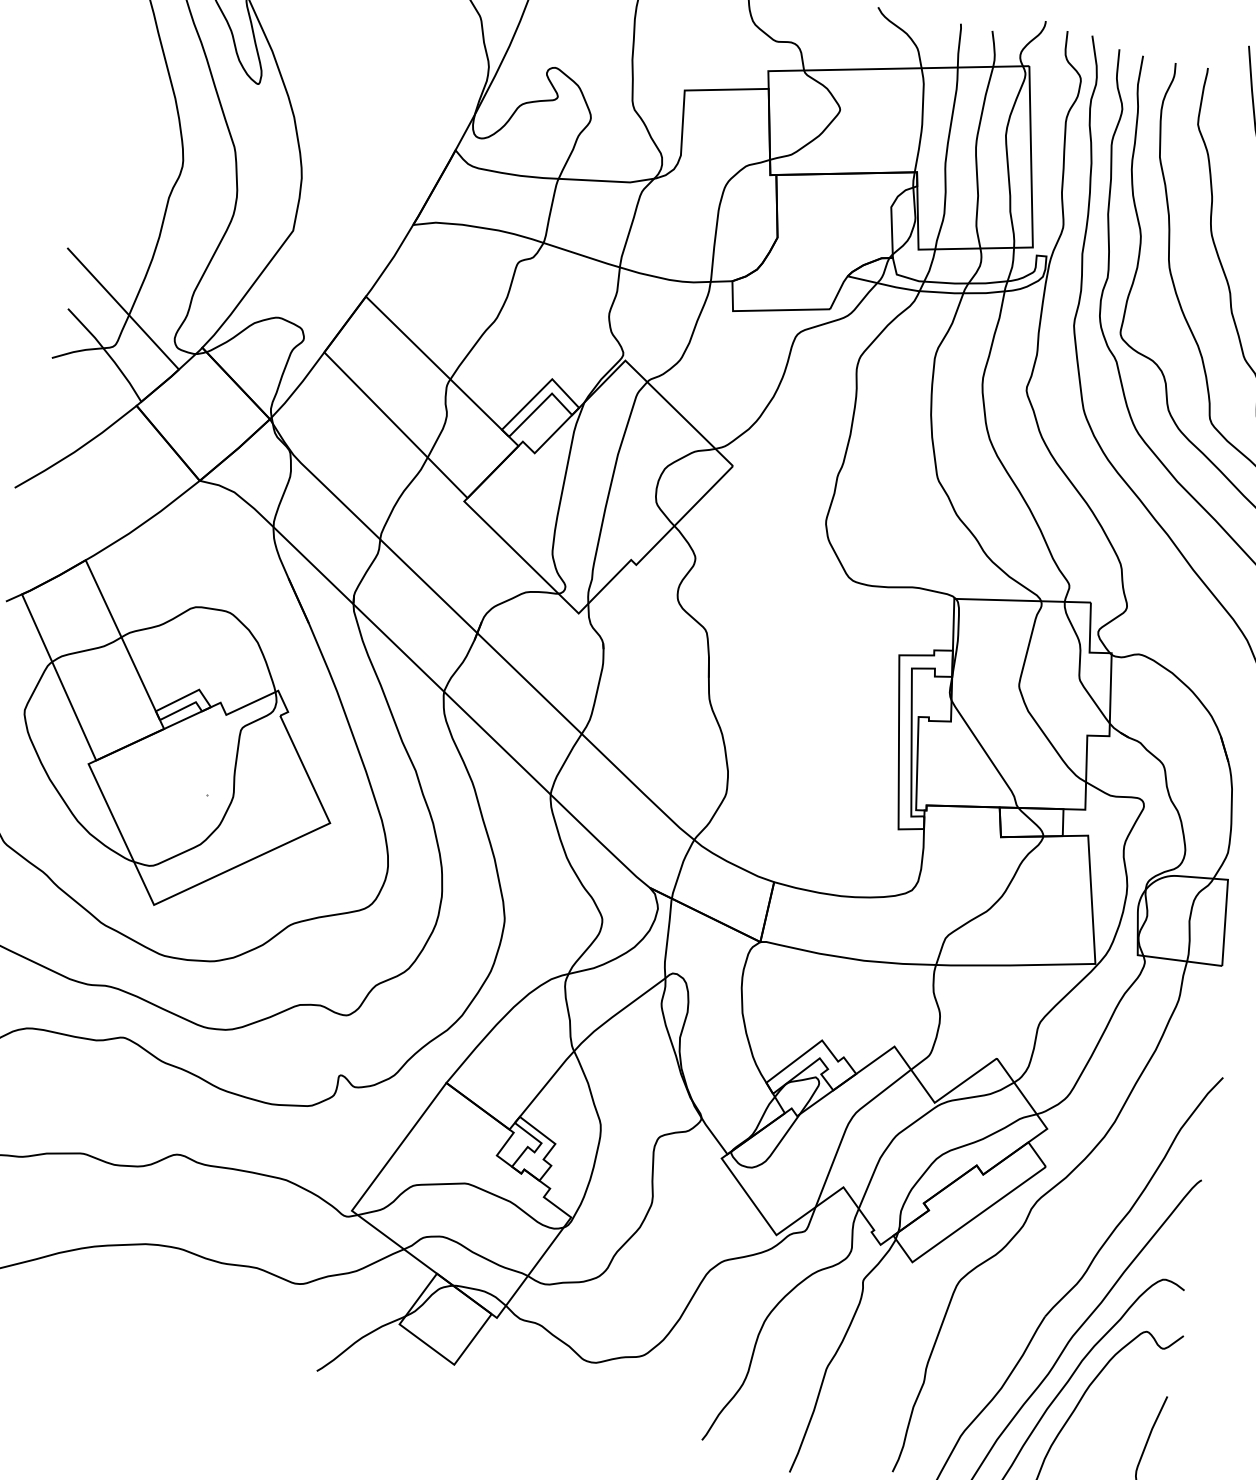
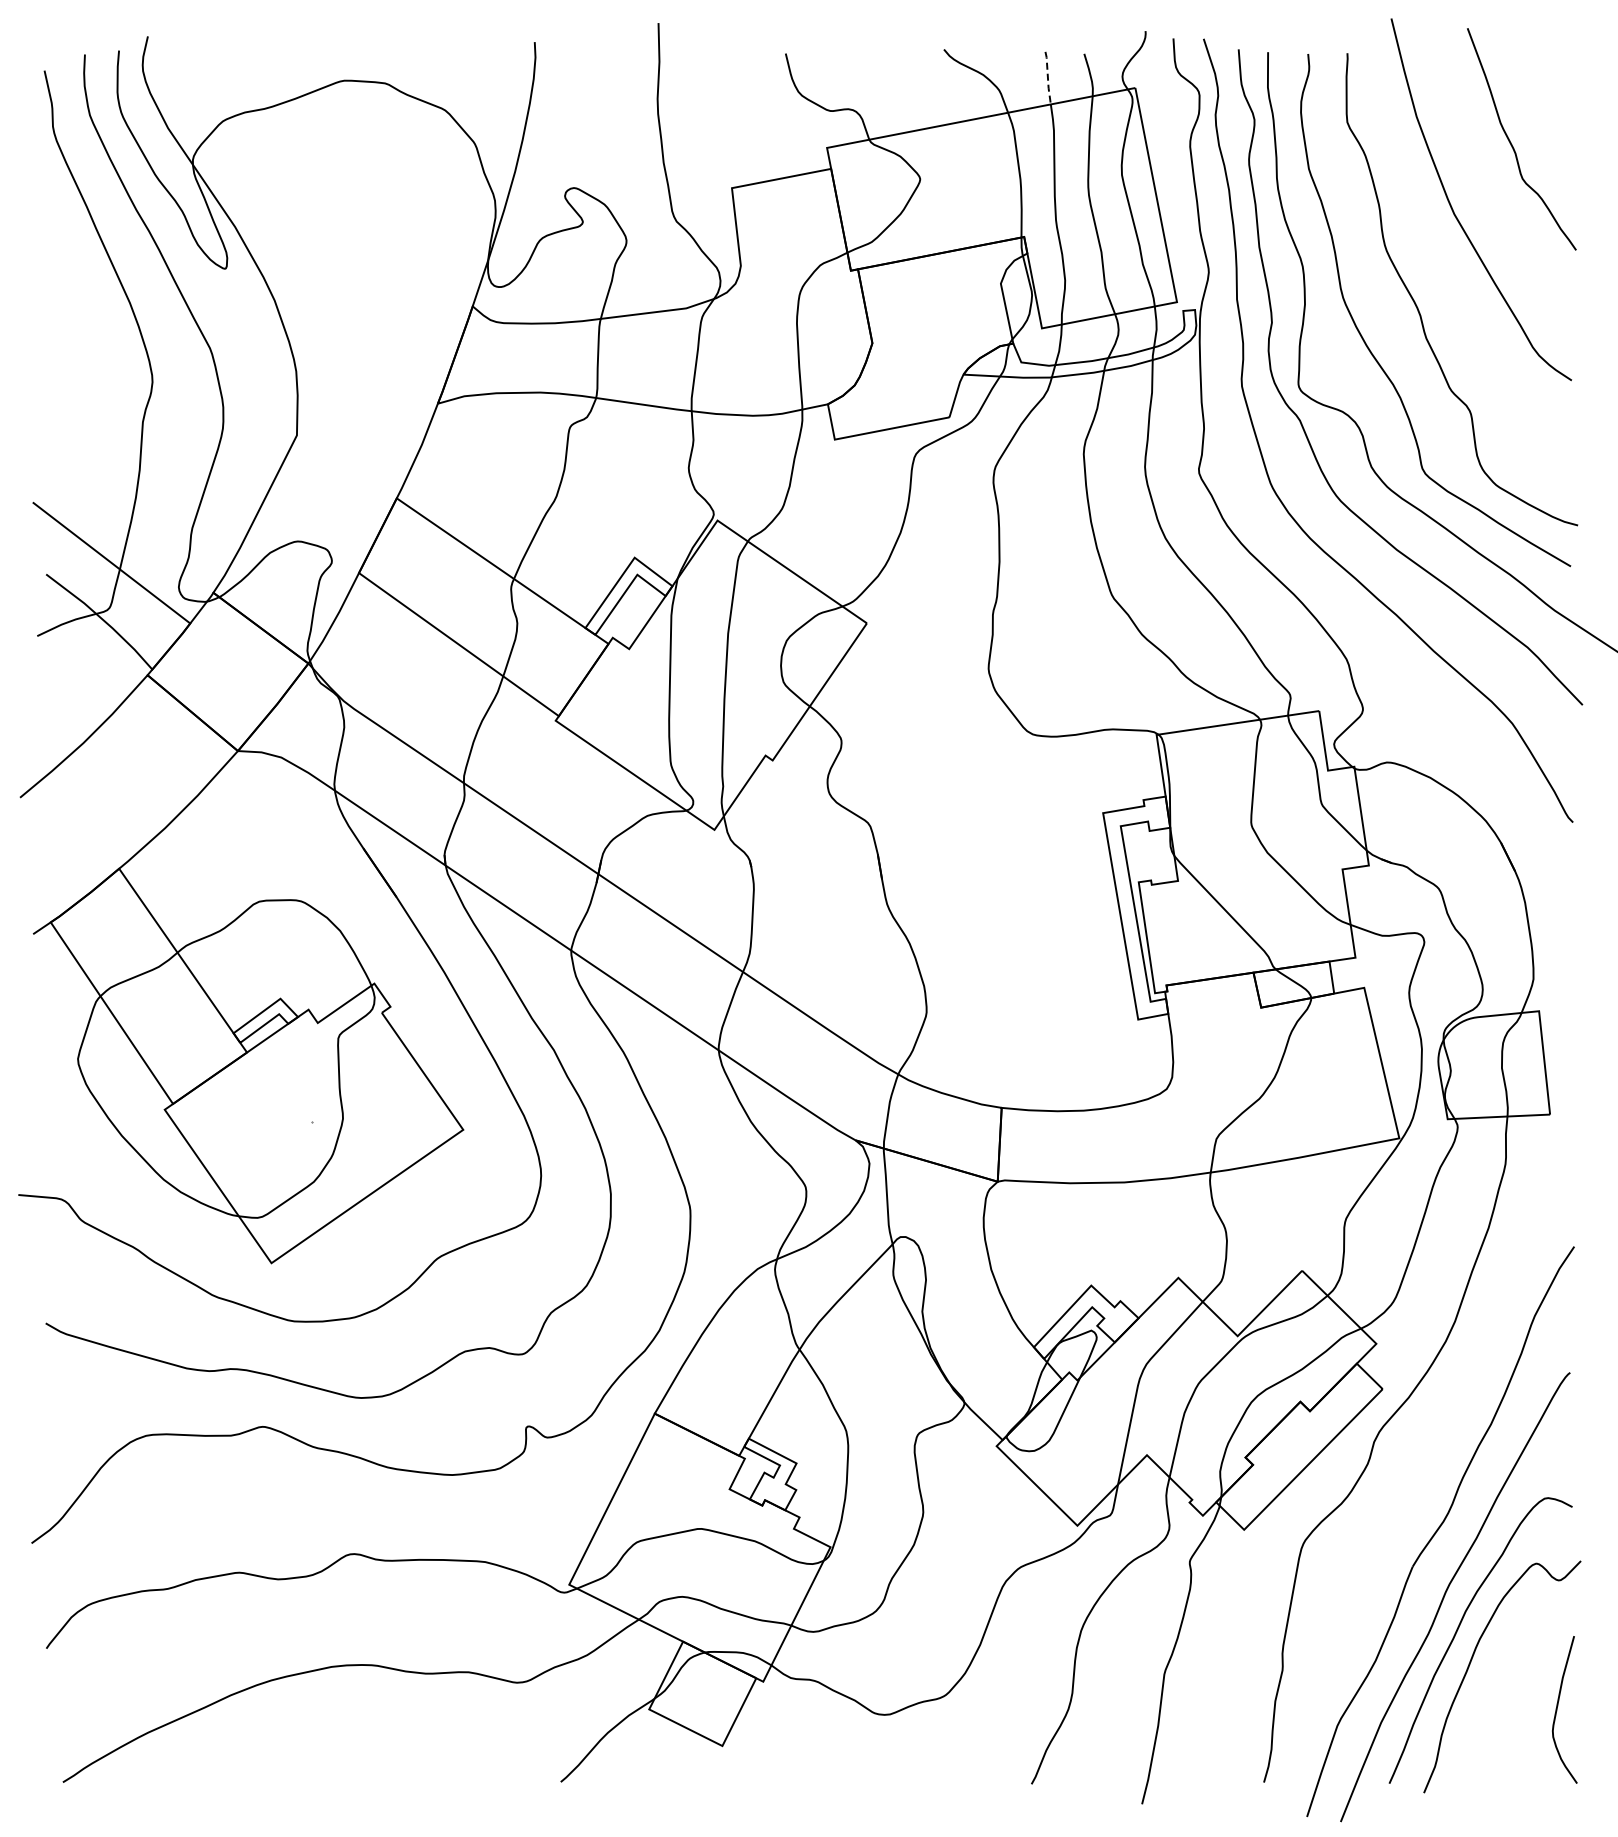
line: (958, 45) -> (1047, 78), solid -> dashed

